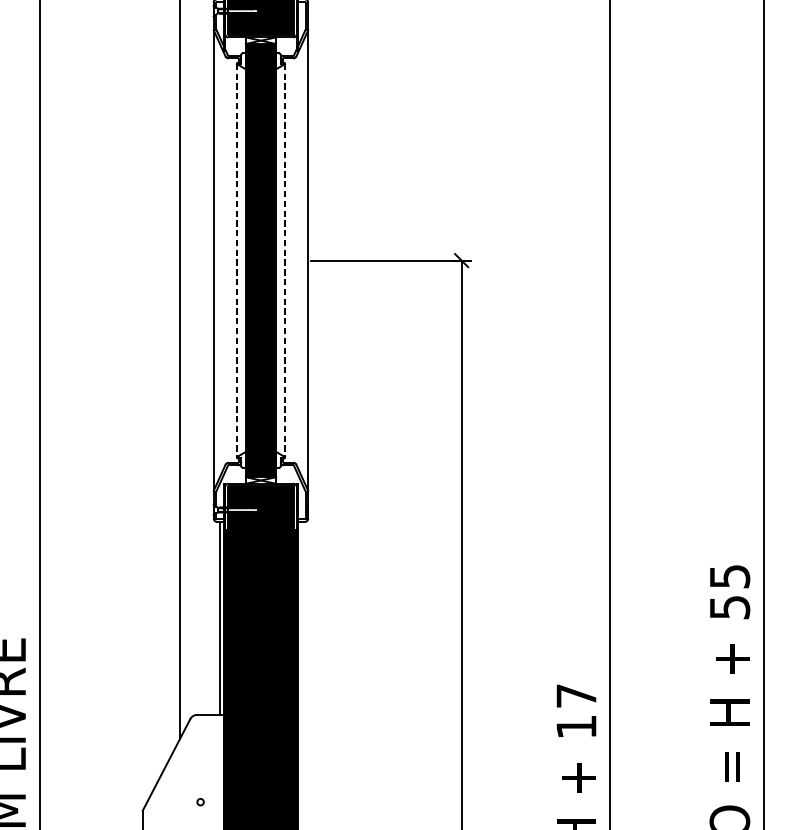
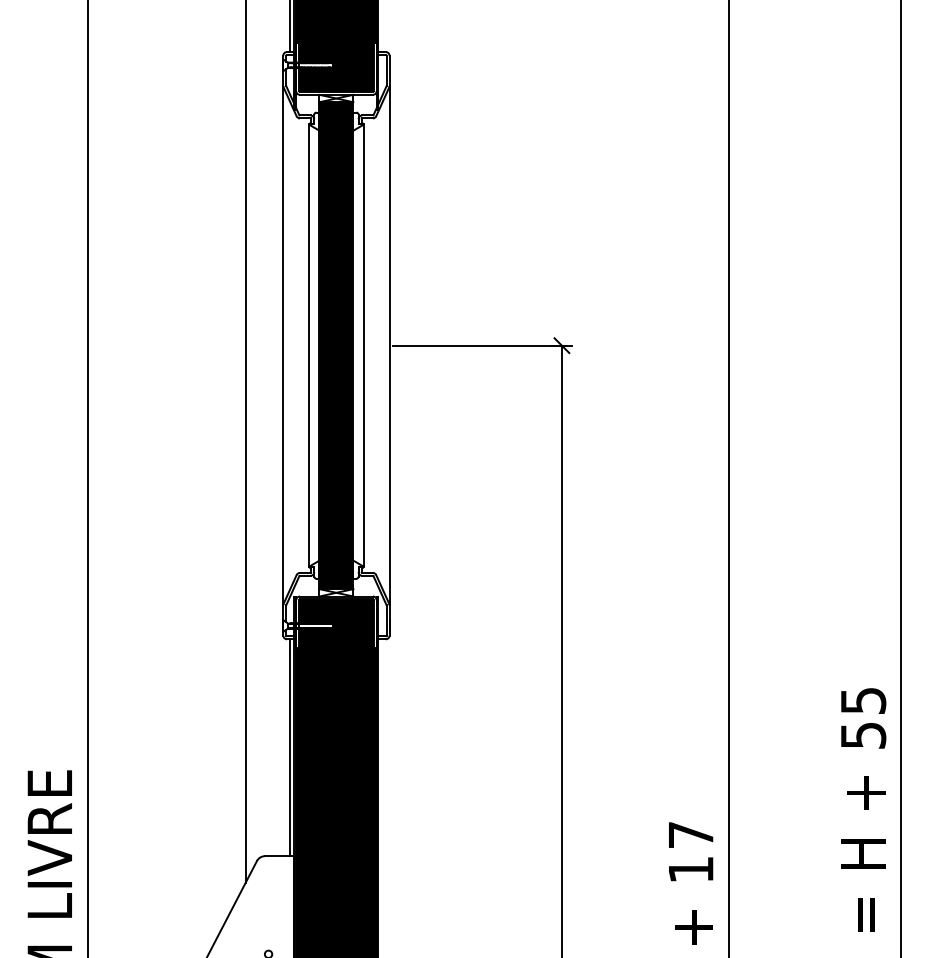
line: (237, 261) -> (309, 346), dashed -> solid
line: (285, 261) -> (363, 346), dashed -> solid

